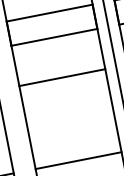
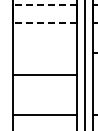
line: (49, 13) -> (44, 5), solid -> dashed
line: (53, 37) -> (44, 23), solid -> dashed
line: (61, 78) -> (44, 75), moved

